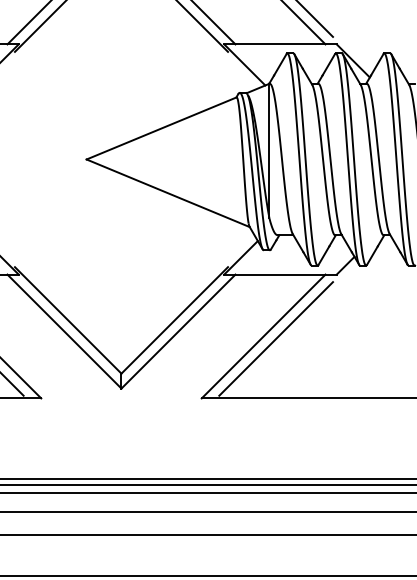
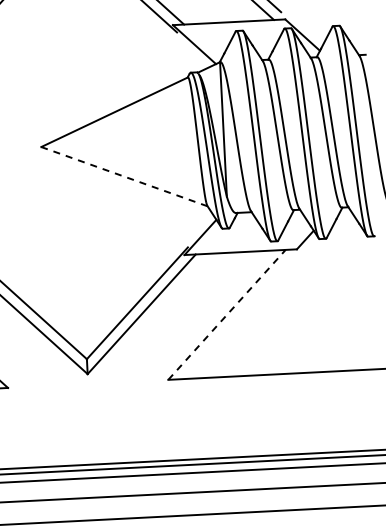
line: (167, 193) -> (123, 176), solid -> dashed
line: (263, 336) -> (226, 314), solid -> dashed
line: (276, 338) -> (239, 316), removed

